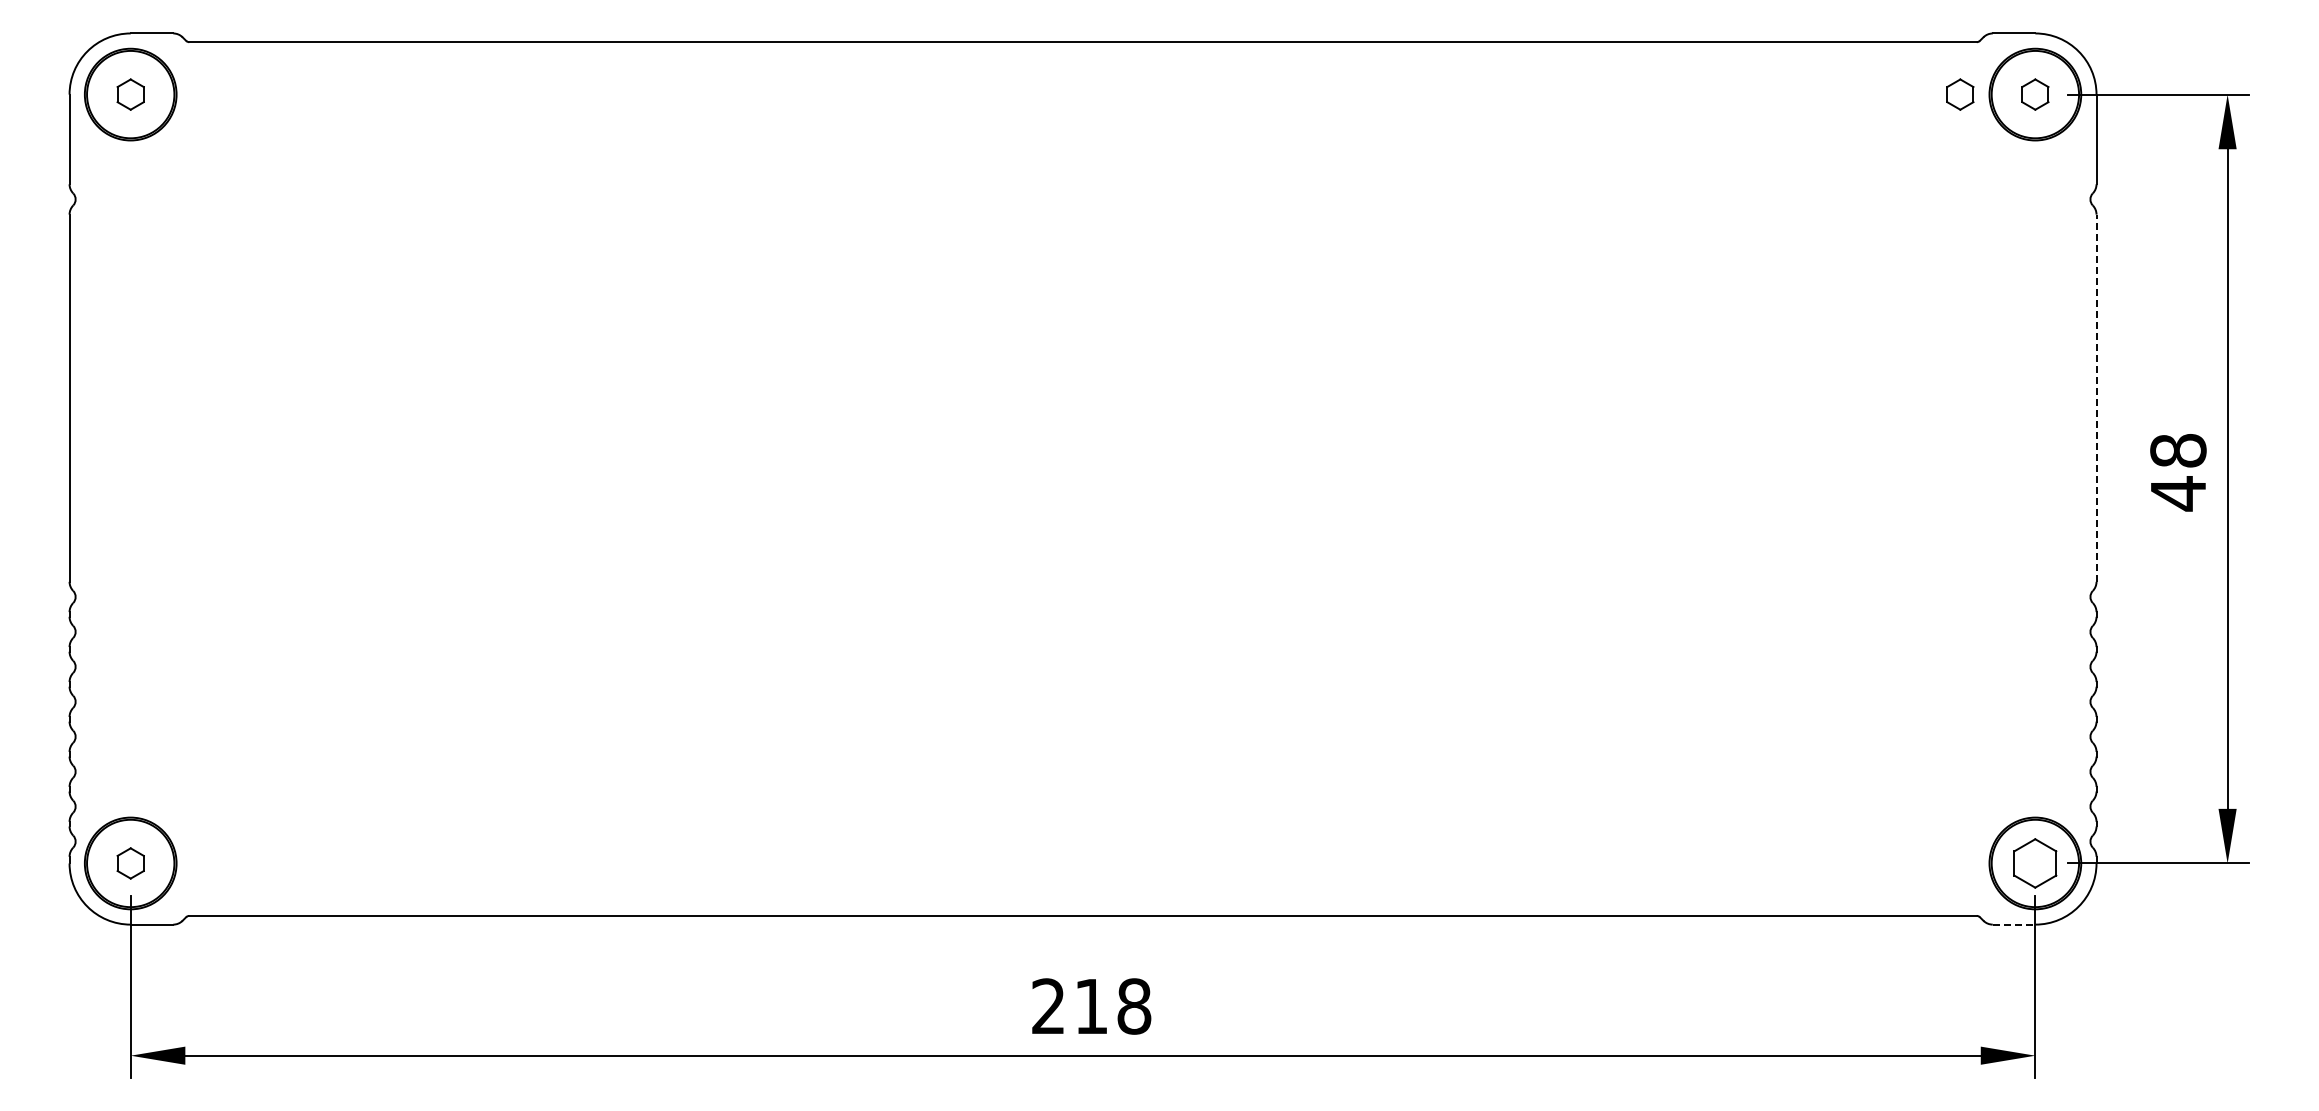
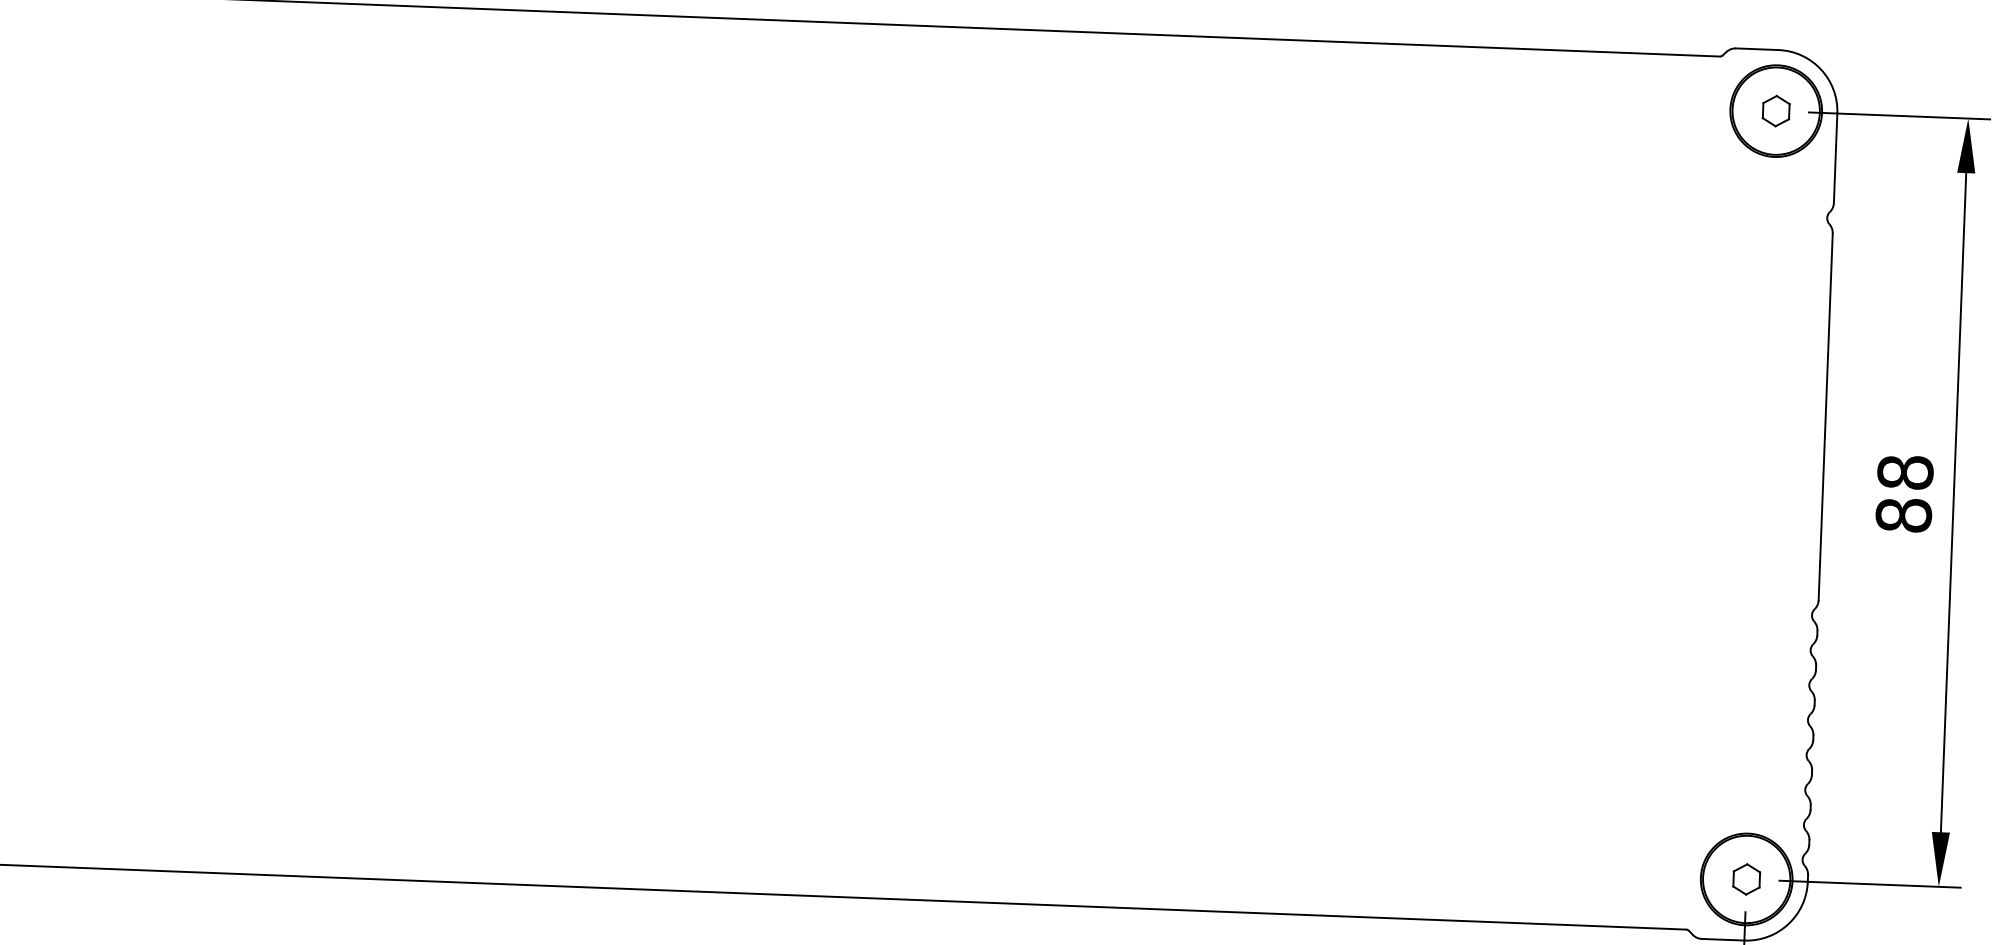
part: (1960, 94) -> (1701, 108), removed
line: (2096, 398) -> (1825, 417), dashed -> solid
text: (2178, 493) -> (1903, 515), 48 -> 88
part: (2035, 863) -> (1746, 879), size x0.62
line: (2014, 924) -> (1723, 939), dashed -> solid

